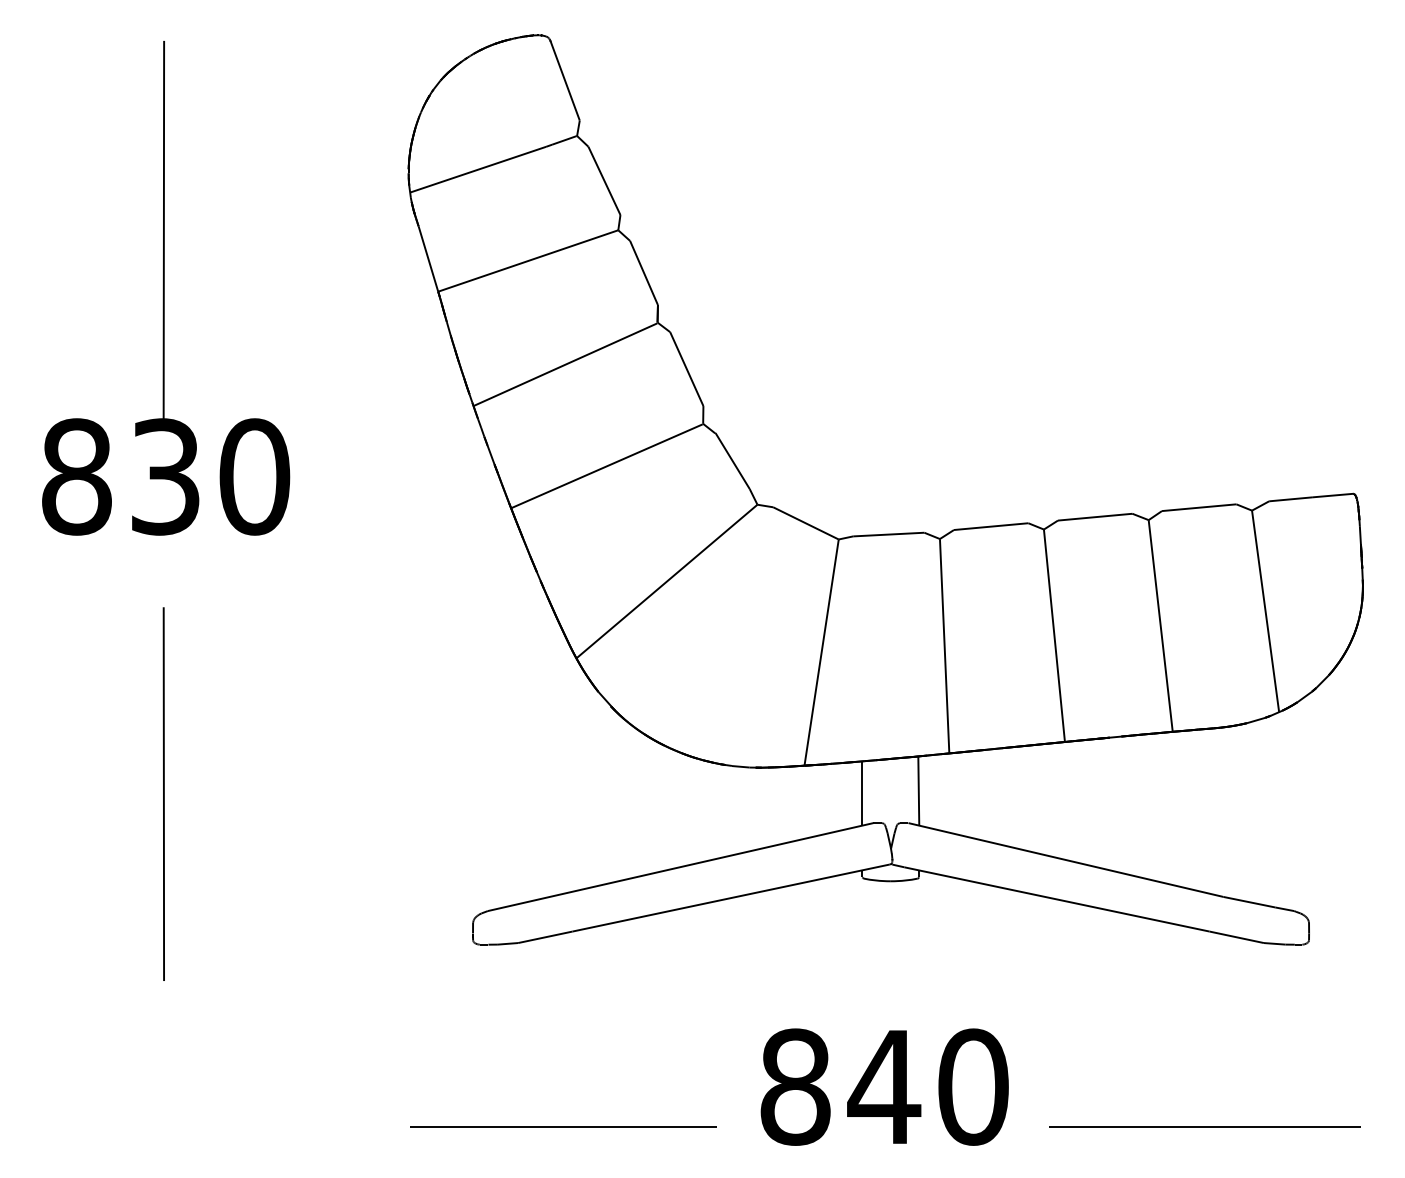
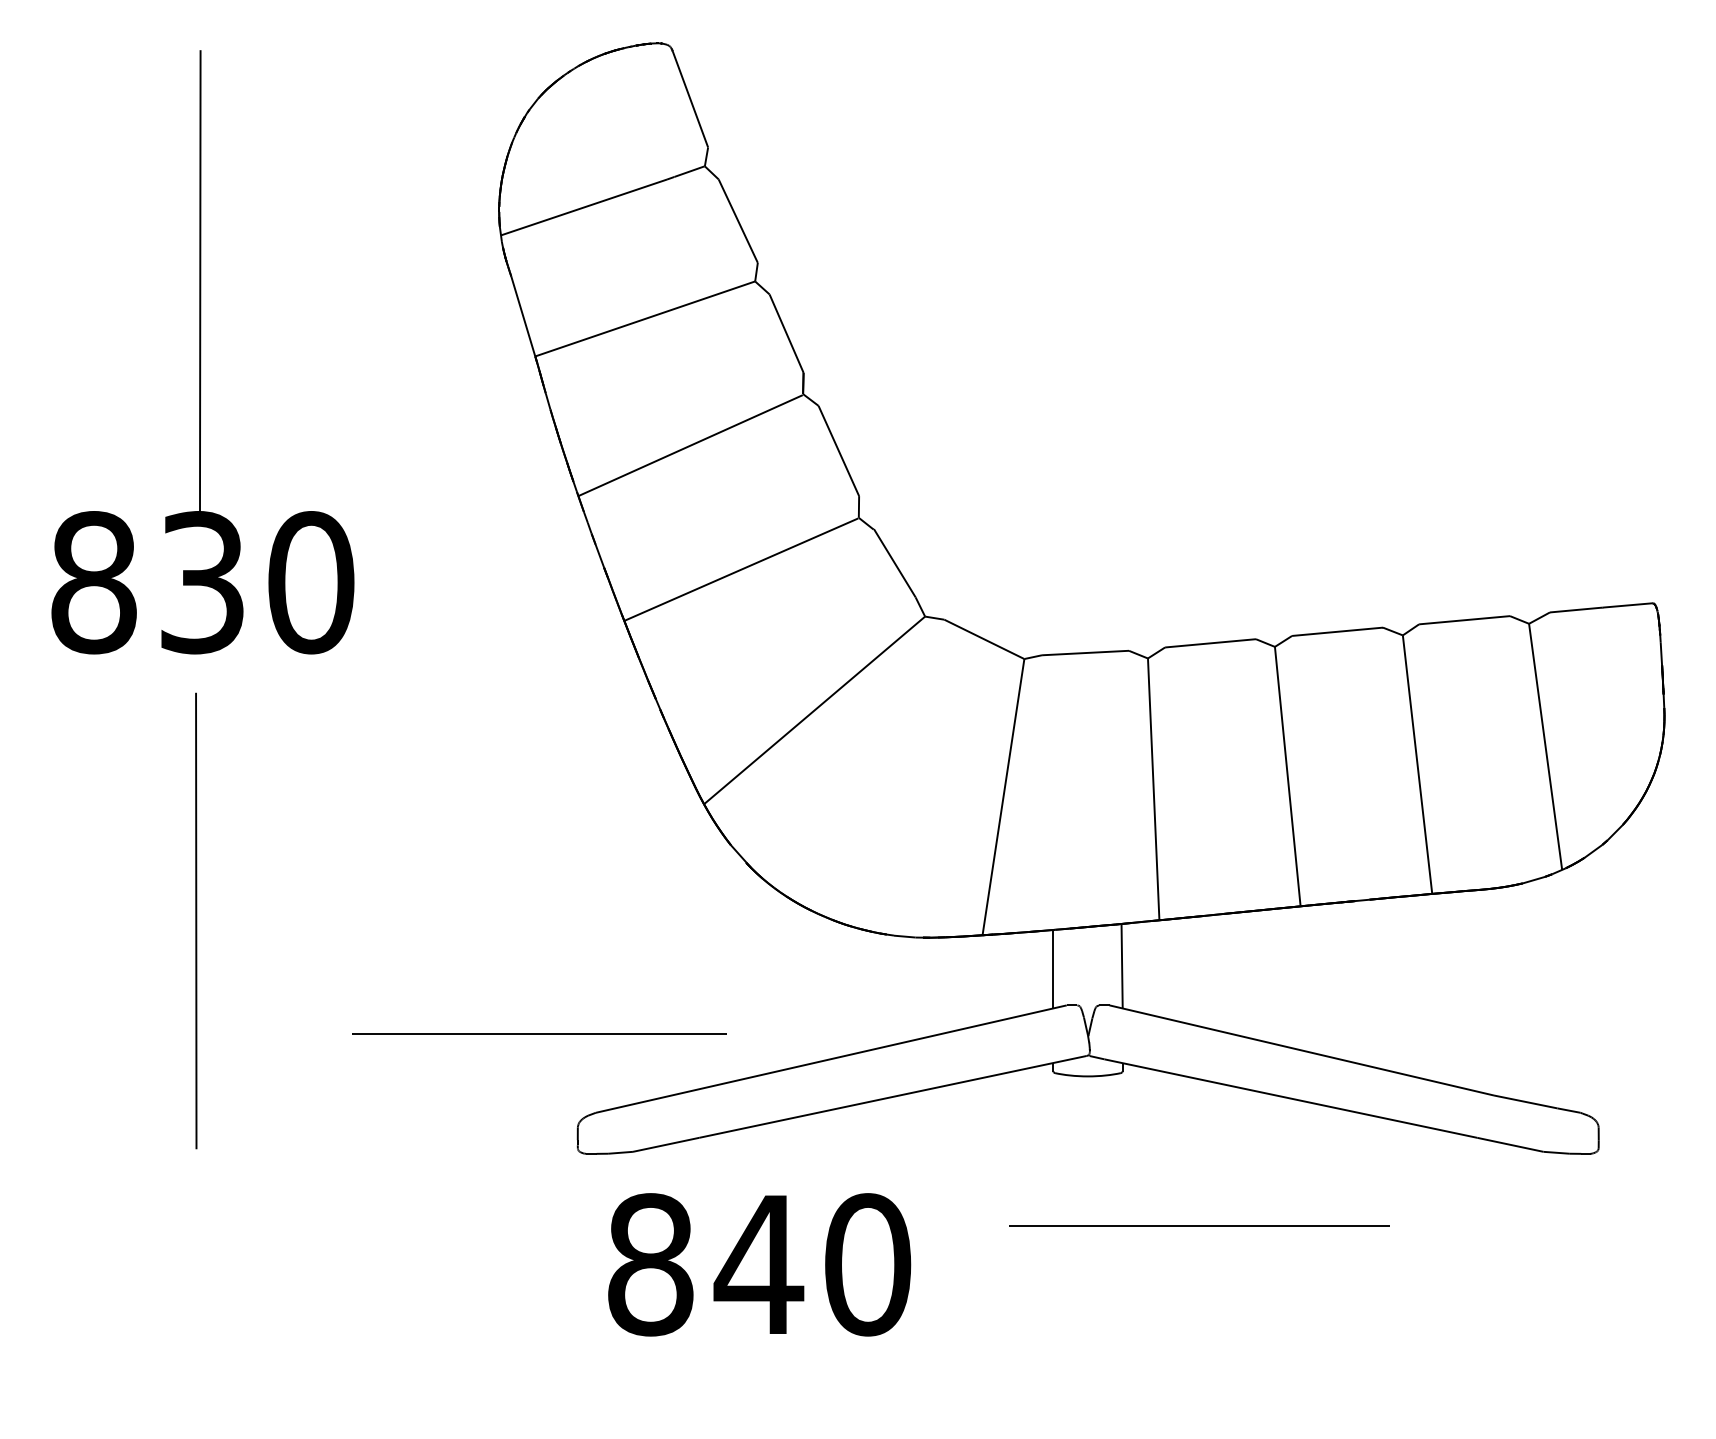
line: (164, 793) -> (196, 920), moved
text: (884, 1086) -> (759, 1264), moved
line: (563, 1127) -> (539, 1033), moved
line: (1204, 1127) -> (1199, 1225), moved

